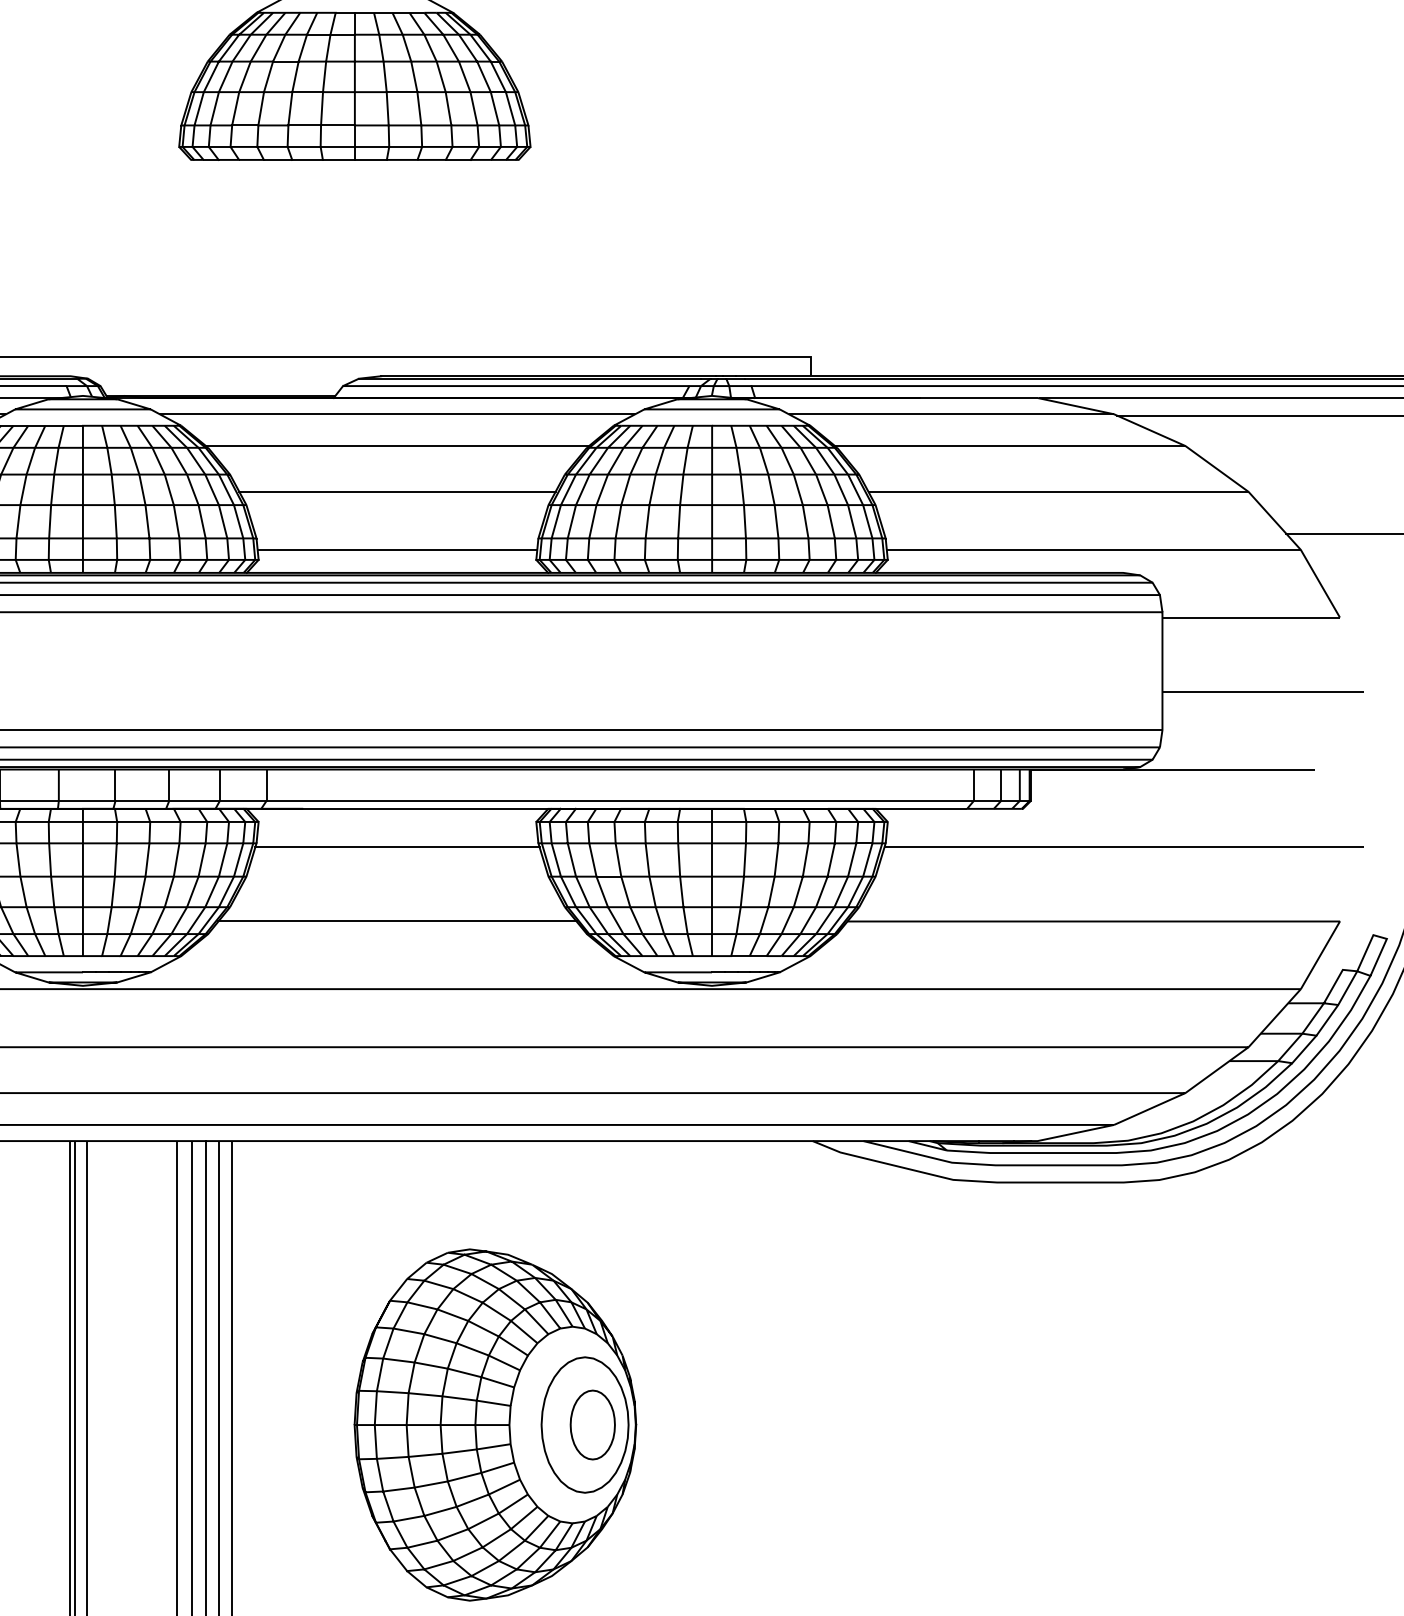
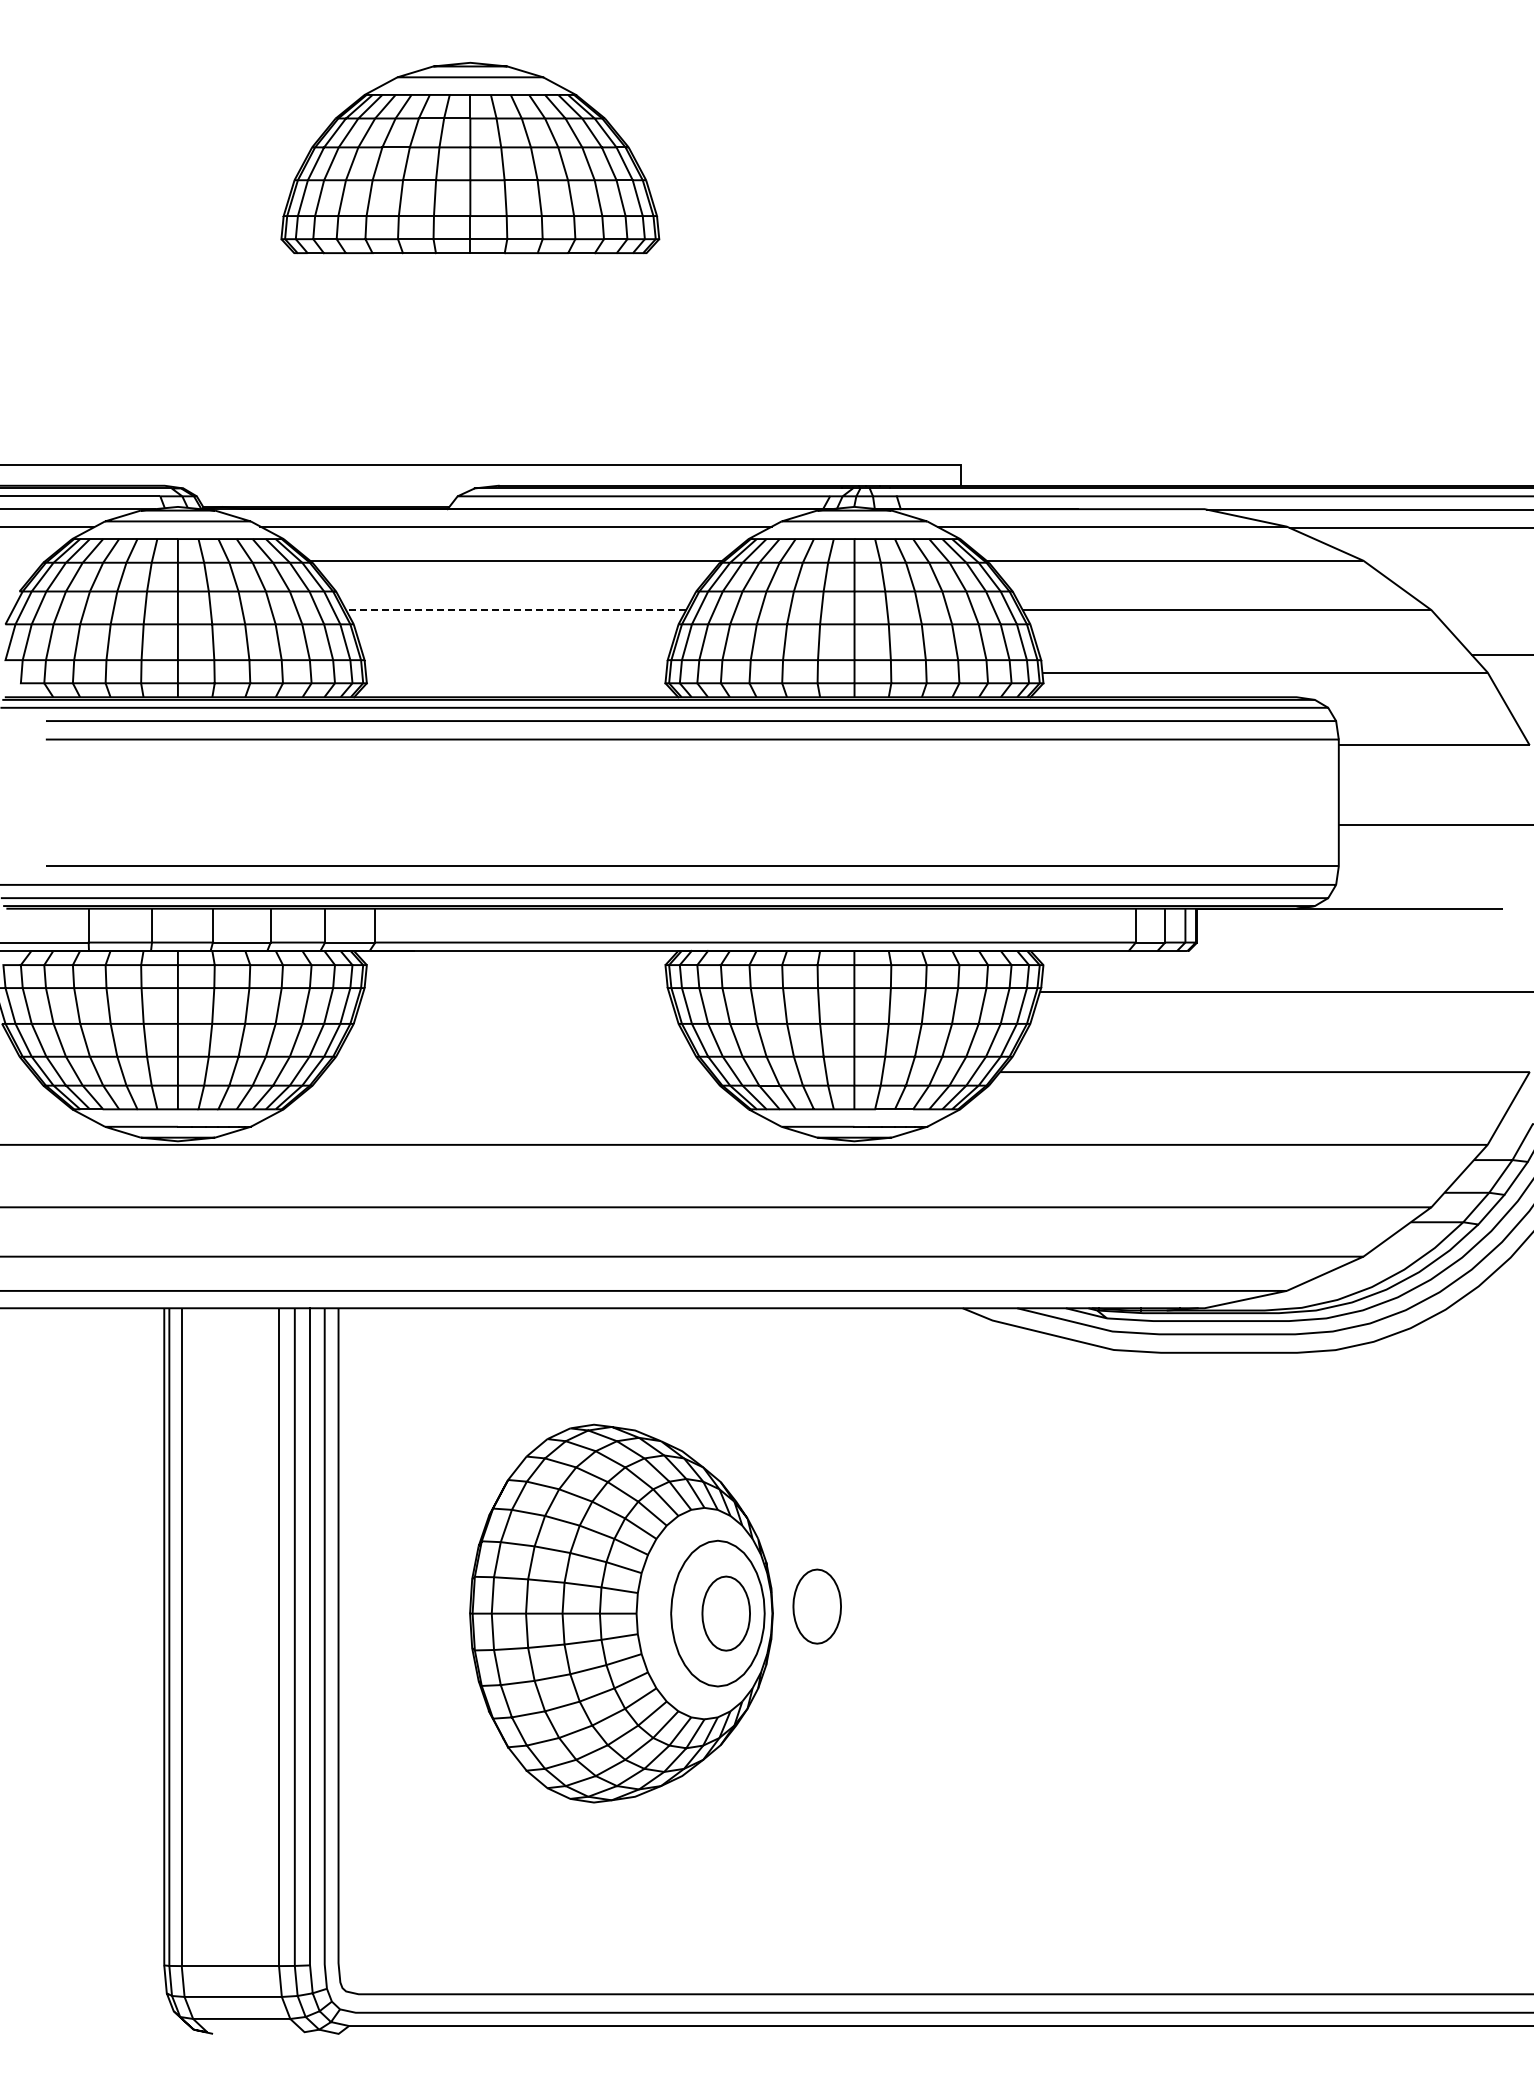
line: (396, 492) -> (515, 610), solid -> dashed
line: (396, 549) -> (515, 672), removed
line: (396, 847) -> (515, 992), removed
line: (396, 921) -> (515, 1072), removed
part: (676, 1418) -> (816, 1606), added

